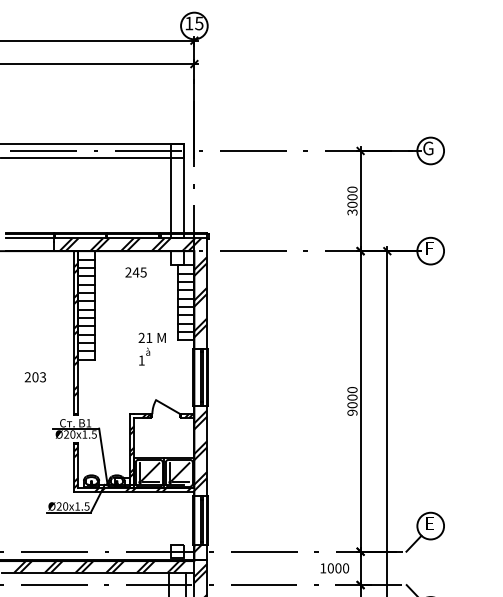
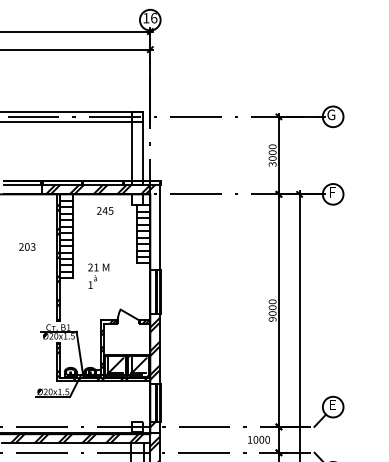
text: (198, 23) -> (153, 18), 15 -> 16
hatch: (201, 296) -> (155, 229), removed
text: (151, 348) -> (98, 275), moved
text: (35, 376) -> (27, 246), moved

